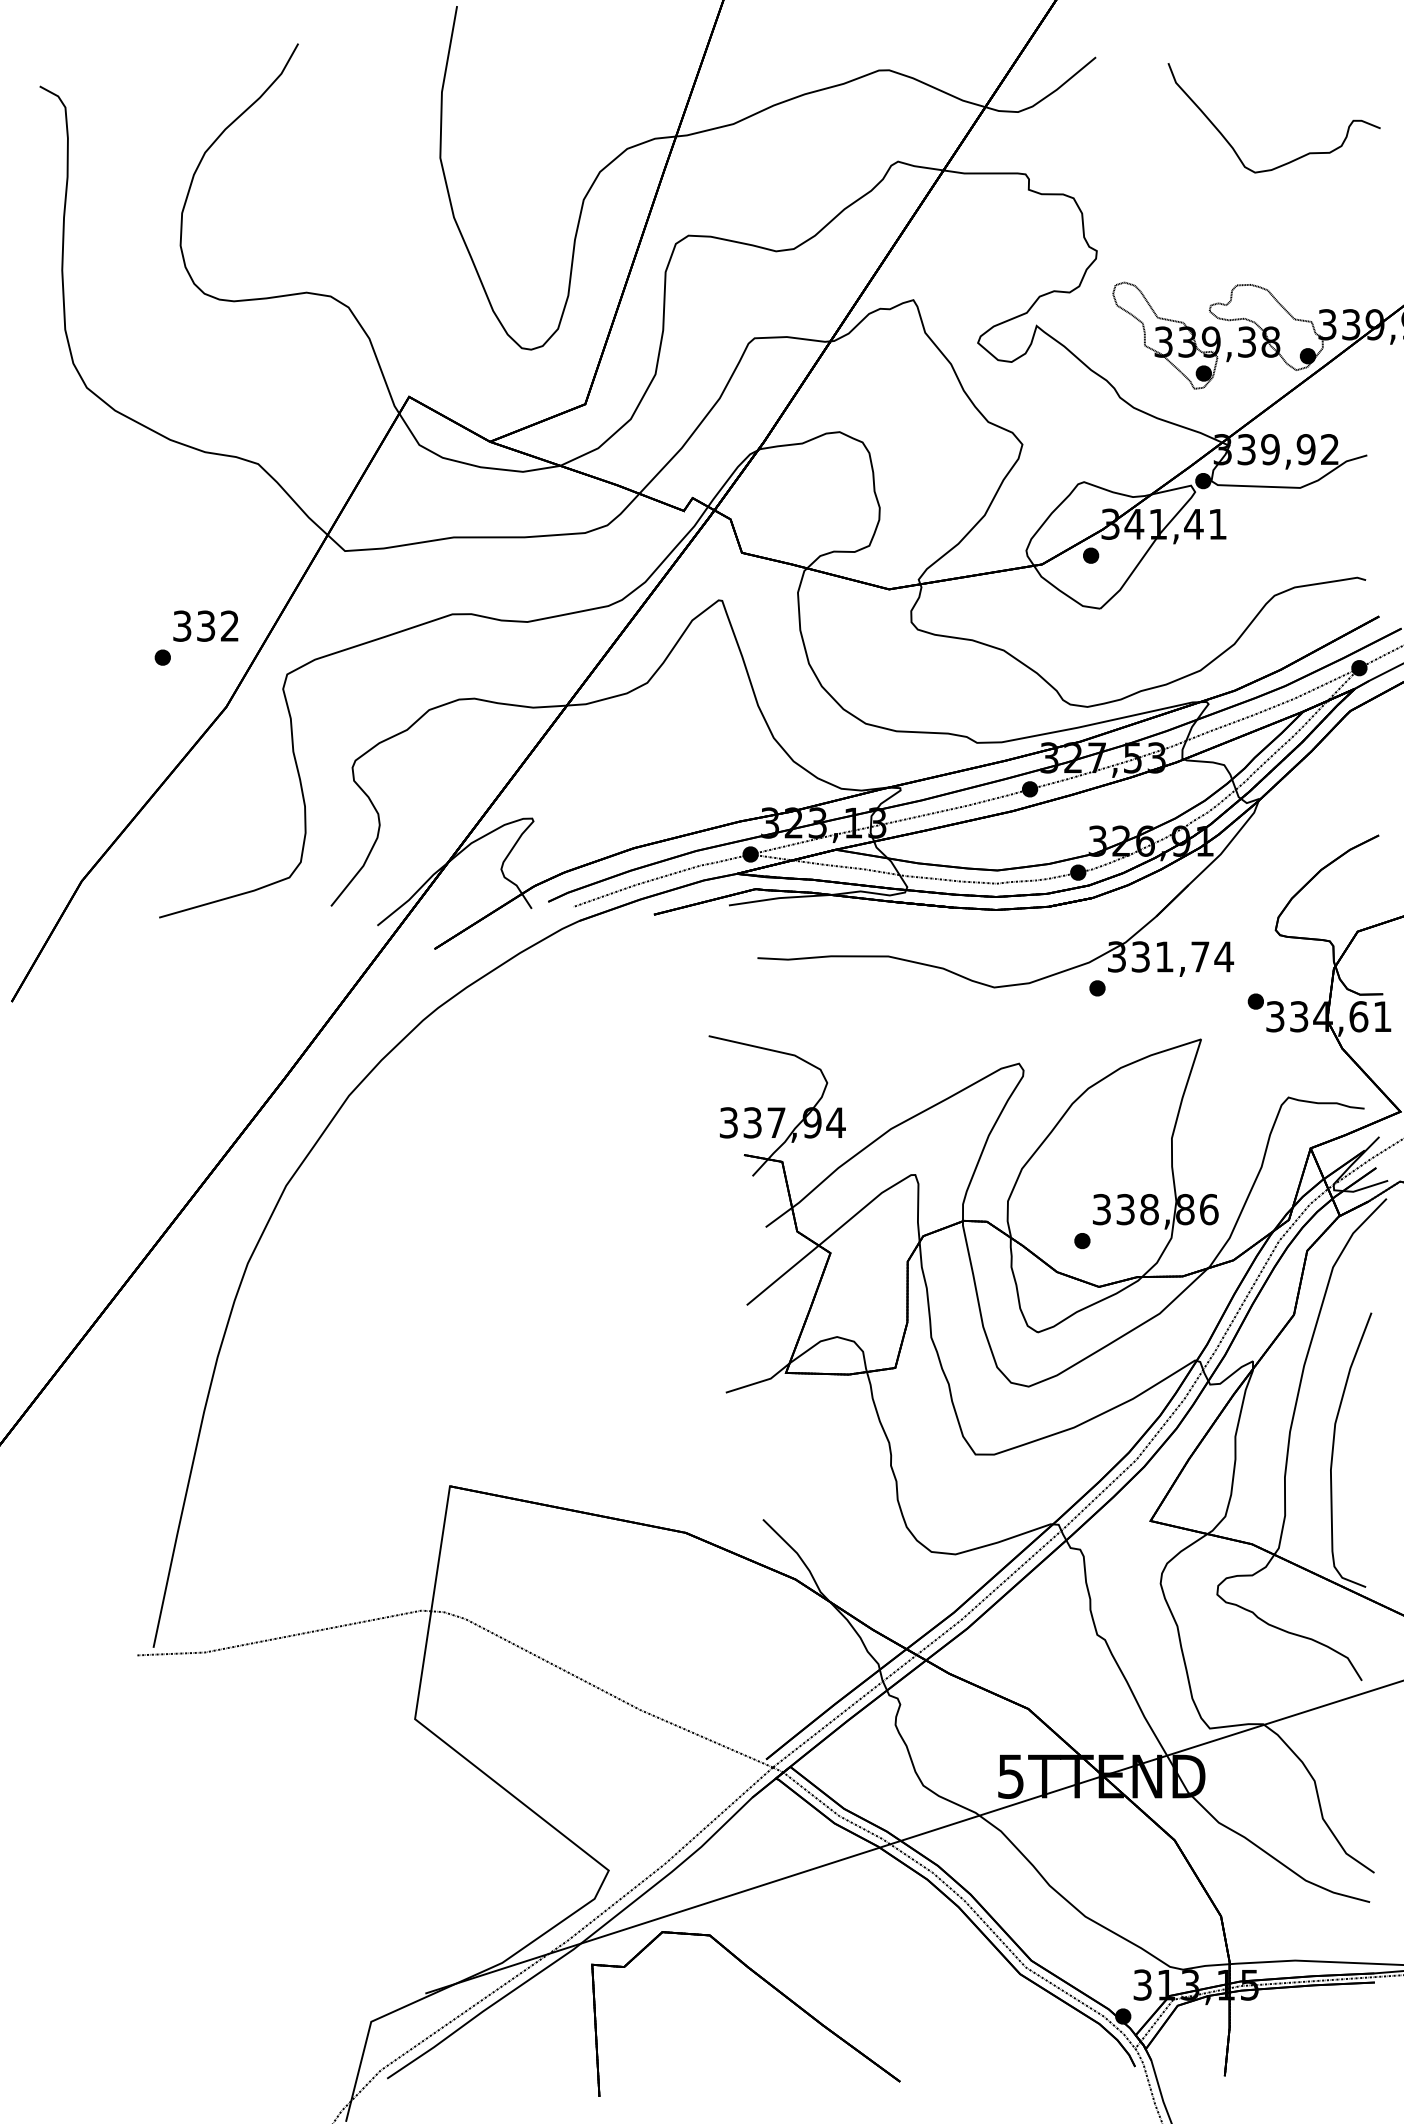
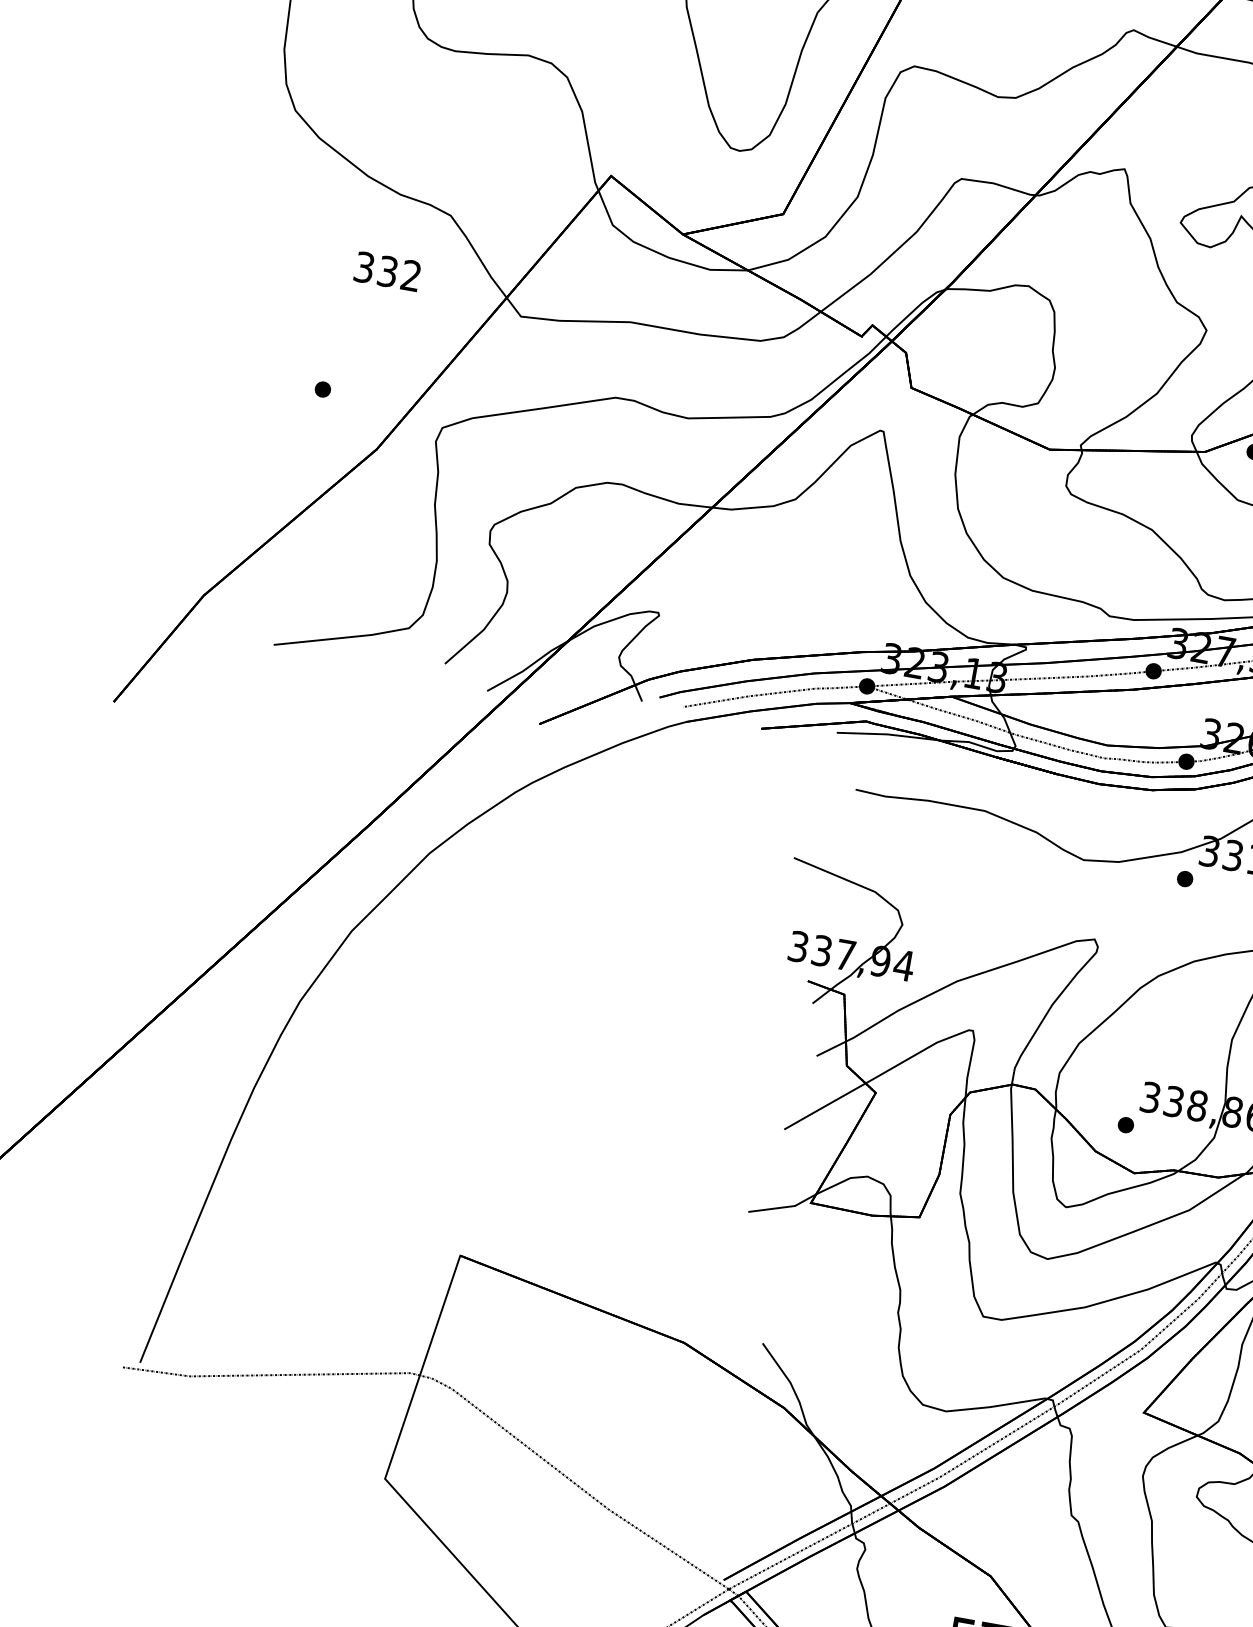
text: (205, 625) -> (387, 270), moved

